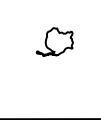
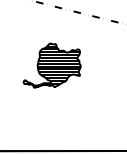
part: (54, 41) -> (51, 65), size x1.43

